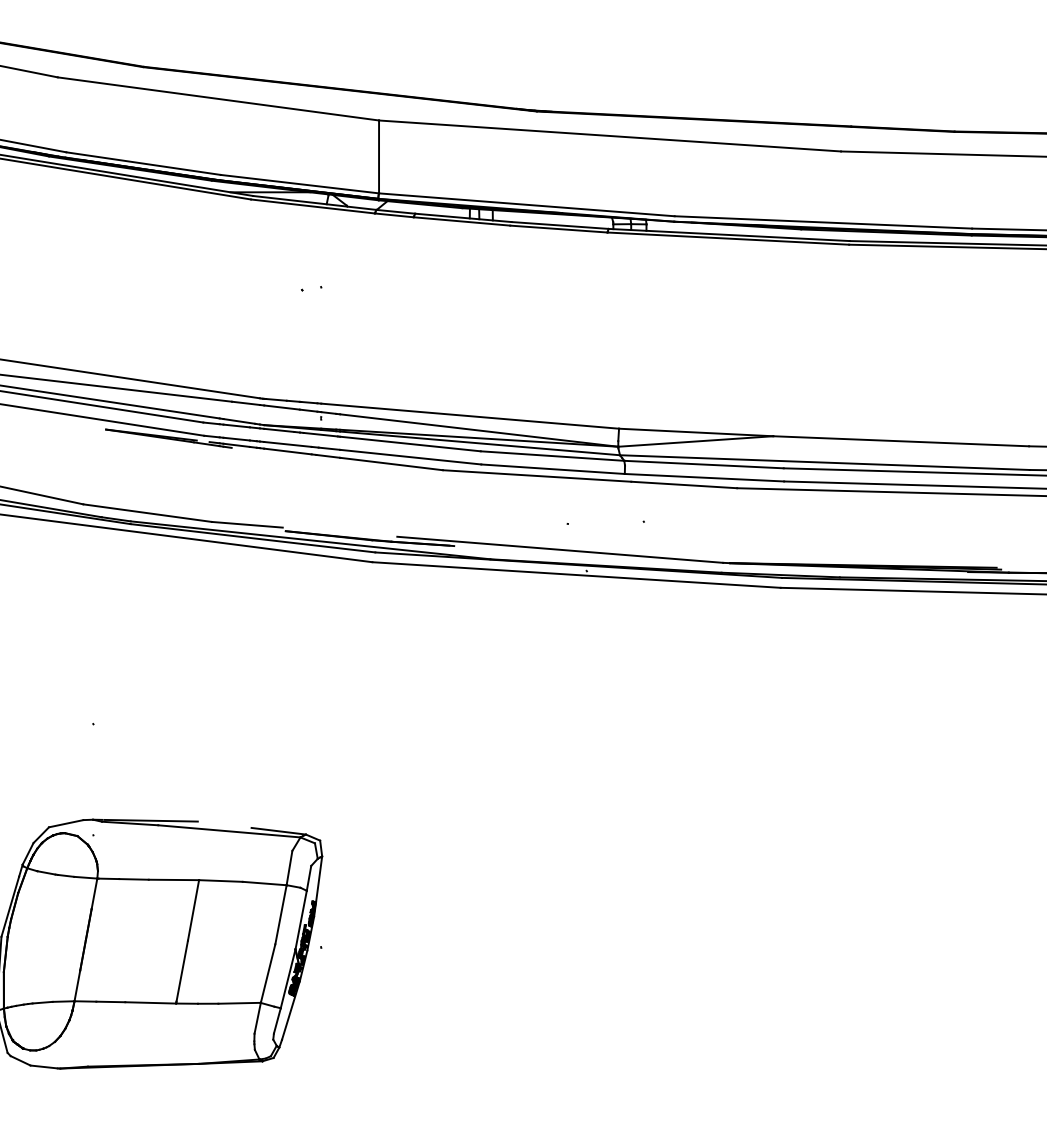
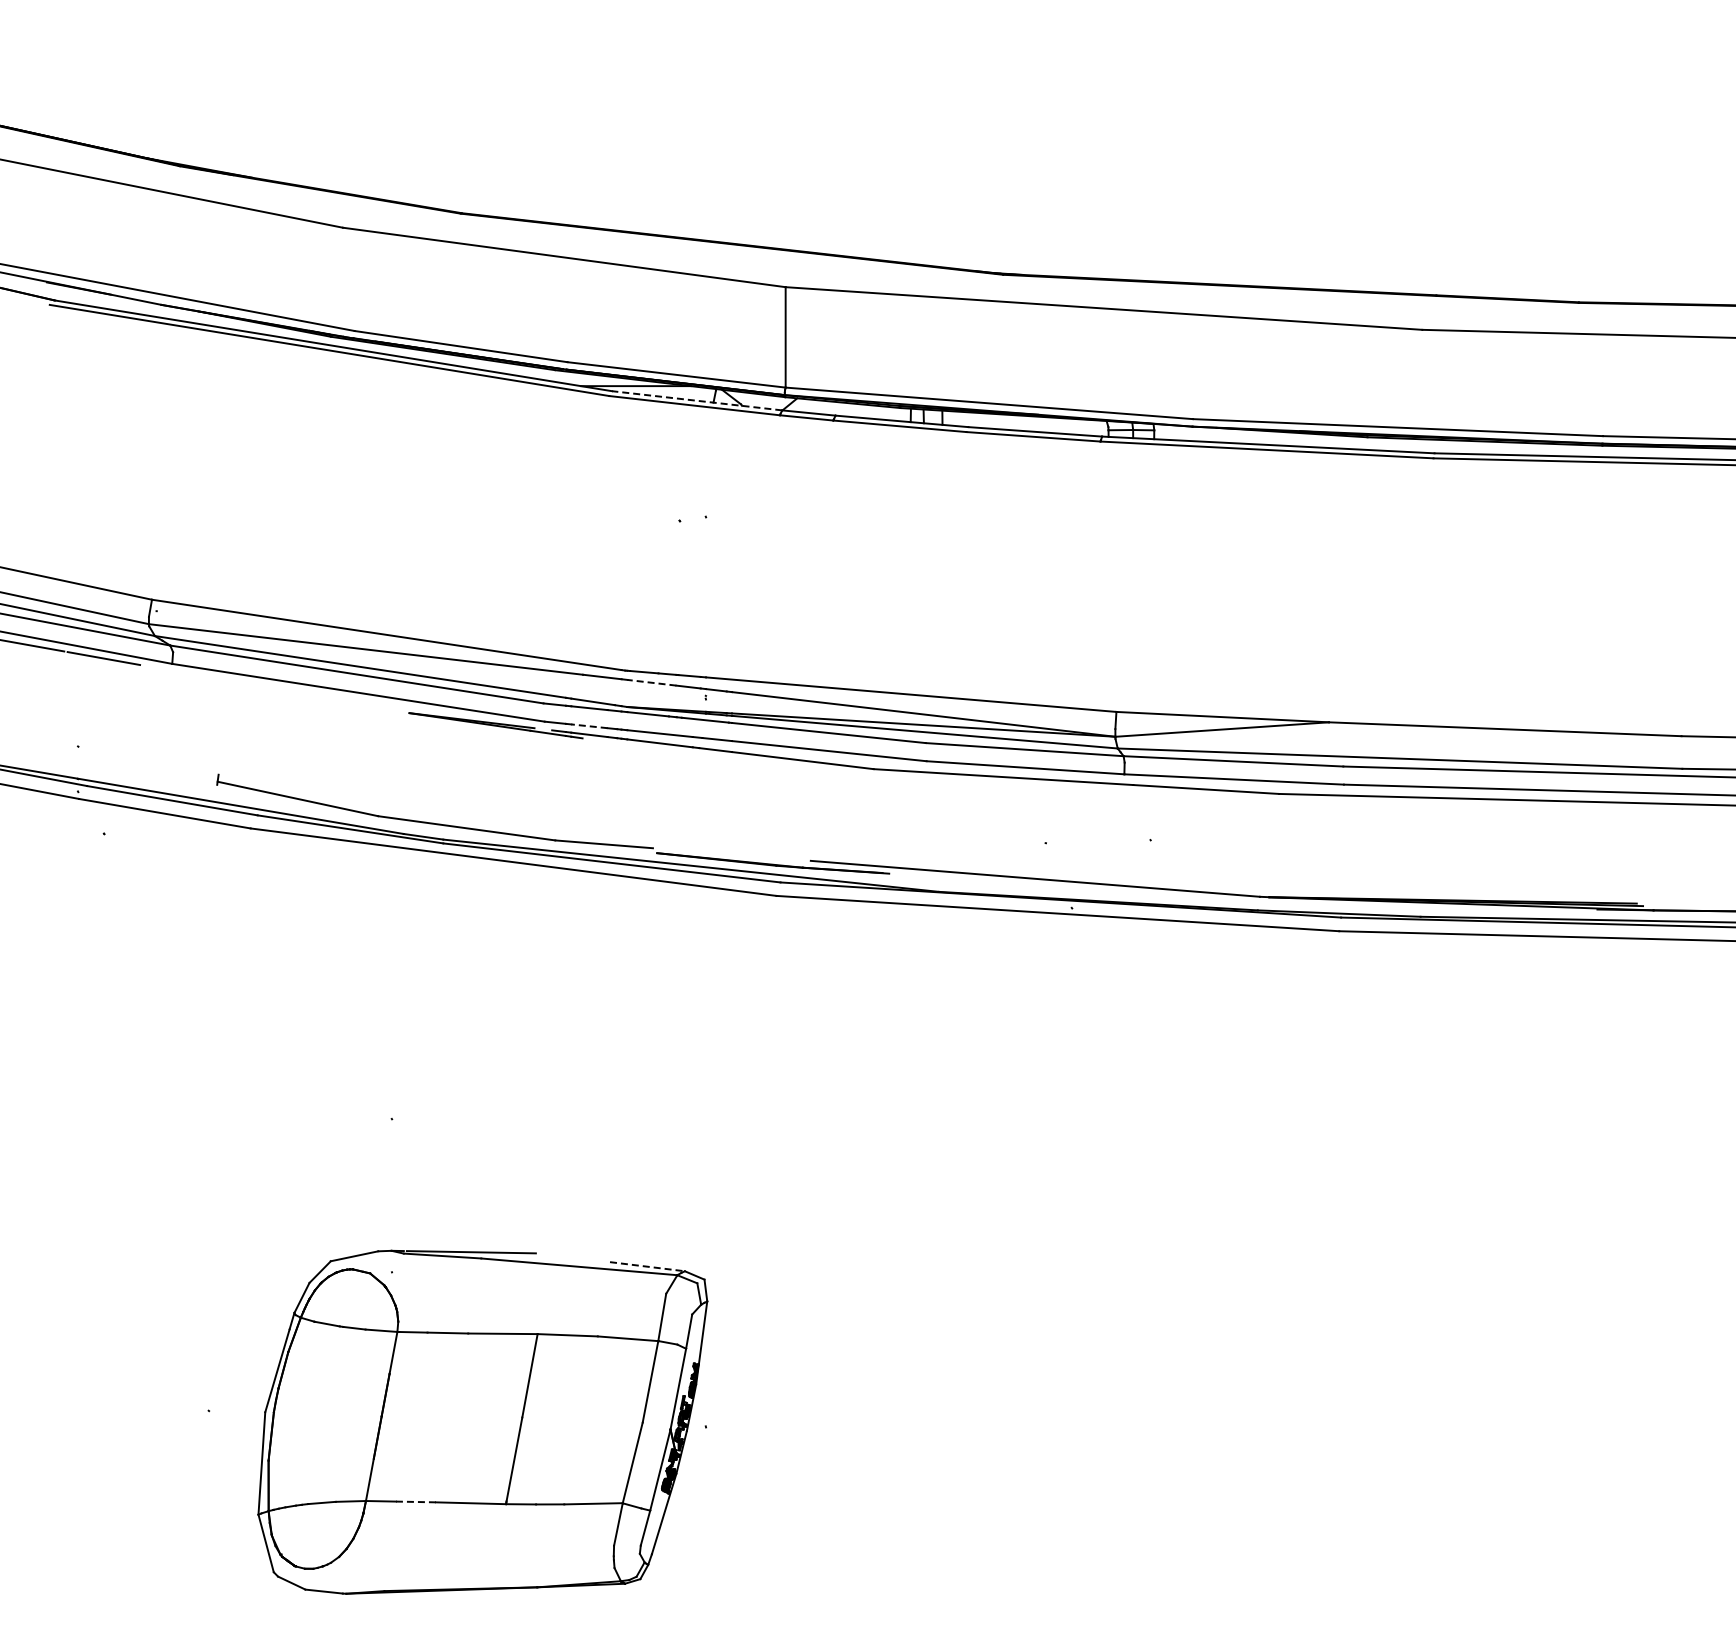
line: (315, 202) -> (697, 400), solid -> dashed
line: (281, 407) -> (651, 682), solid -> dashed
line: (235, 439) -> (588, 726), solid -> dashed
line: (278, 831) -> (647, 1266), solid -> dashed
line: (111, 1001) -> (416, 1501), solid -> dashed

